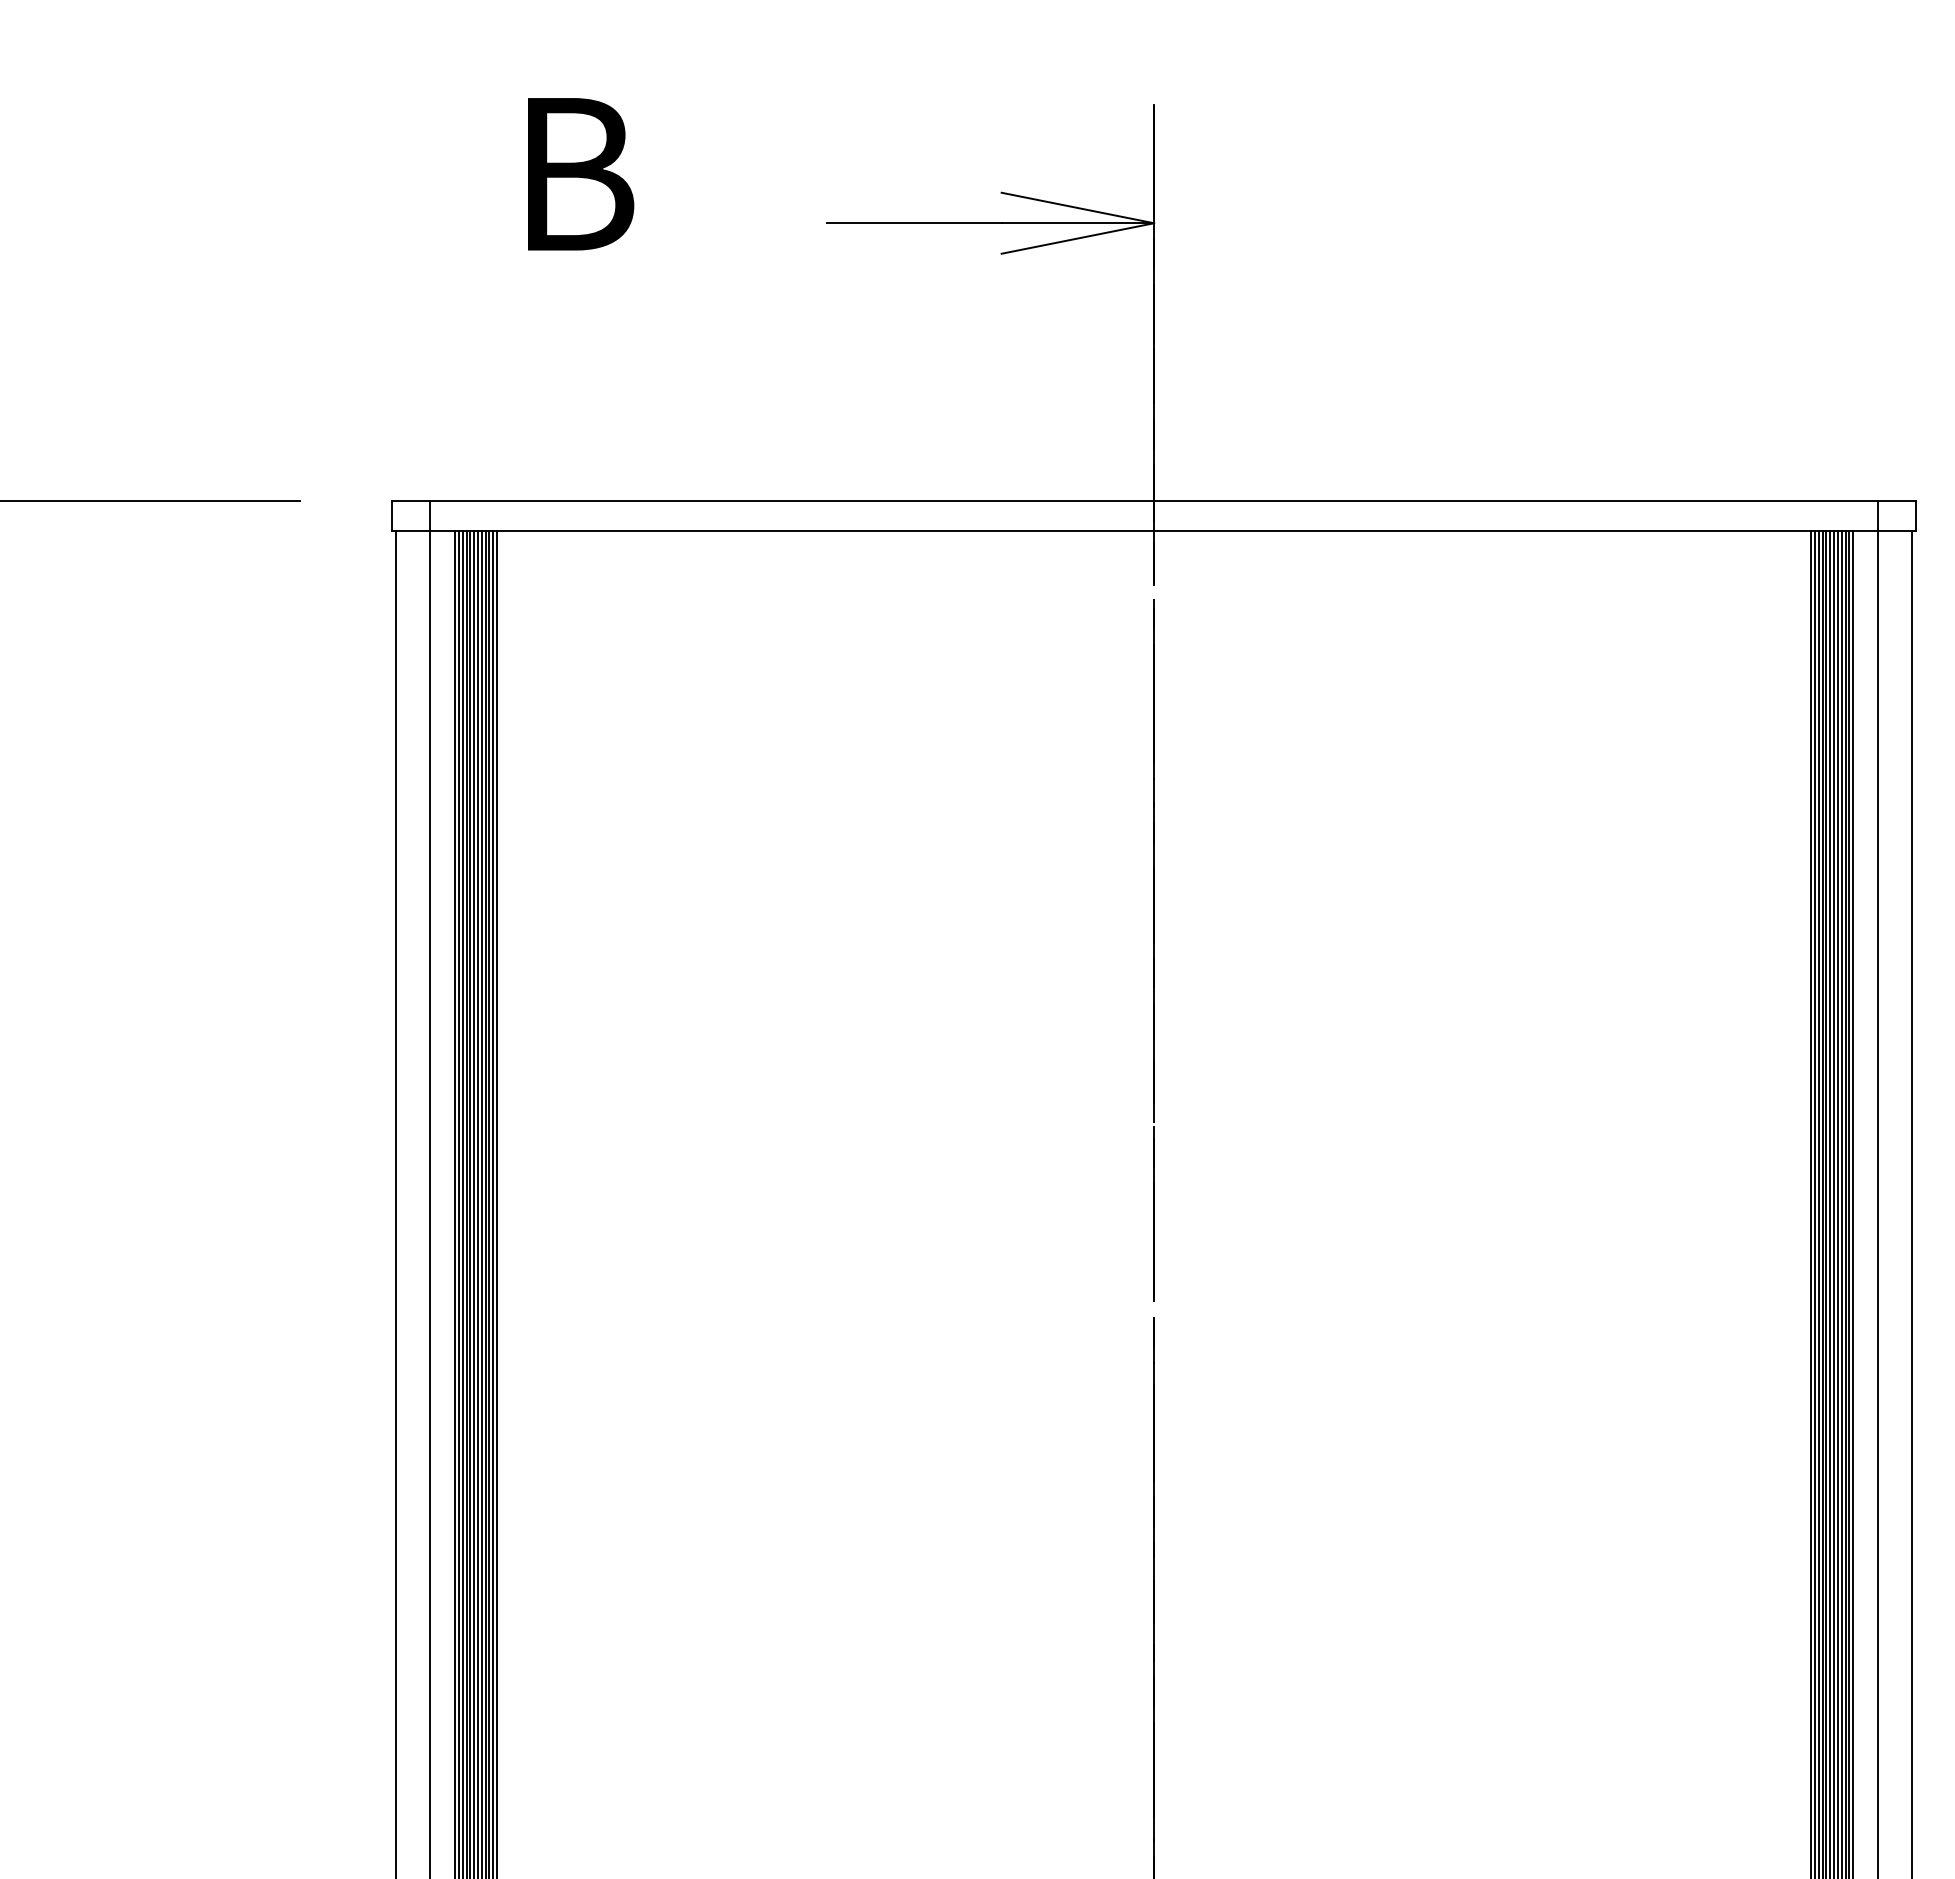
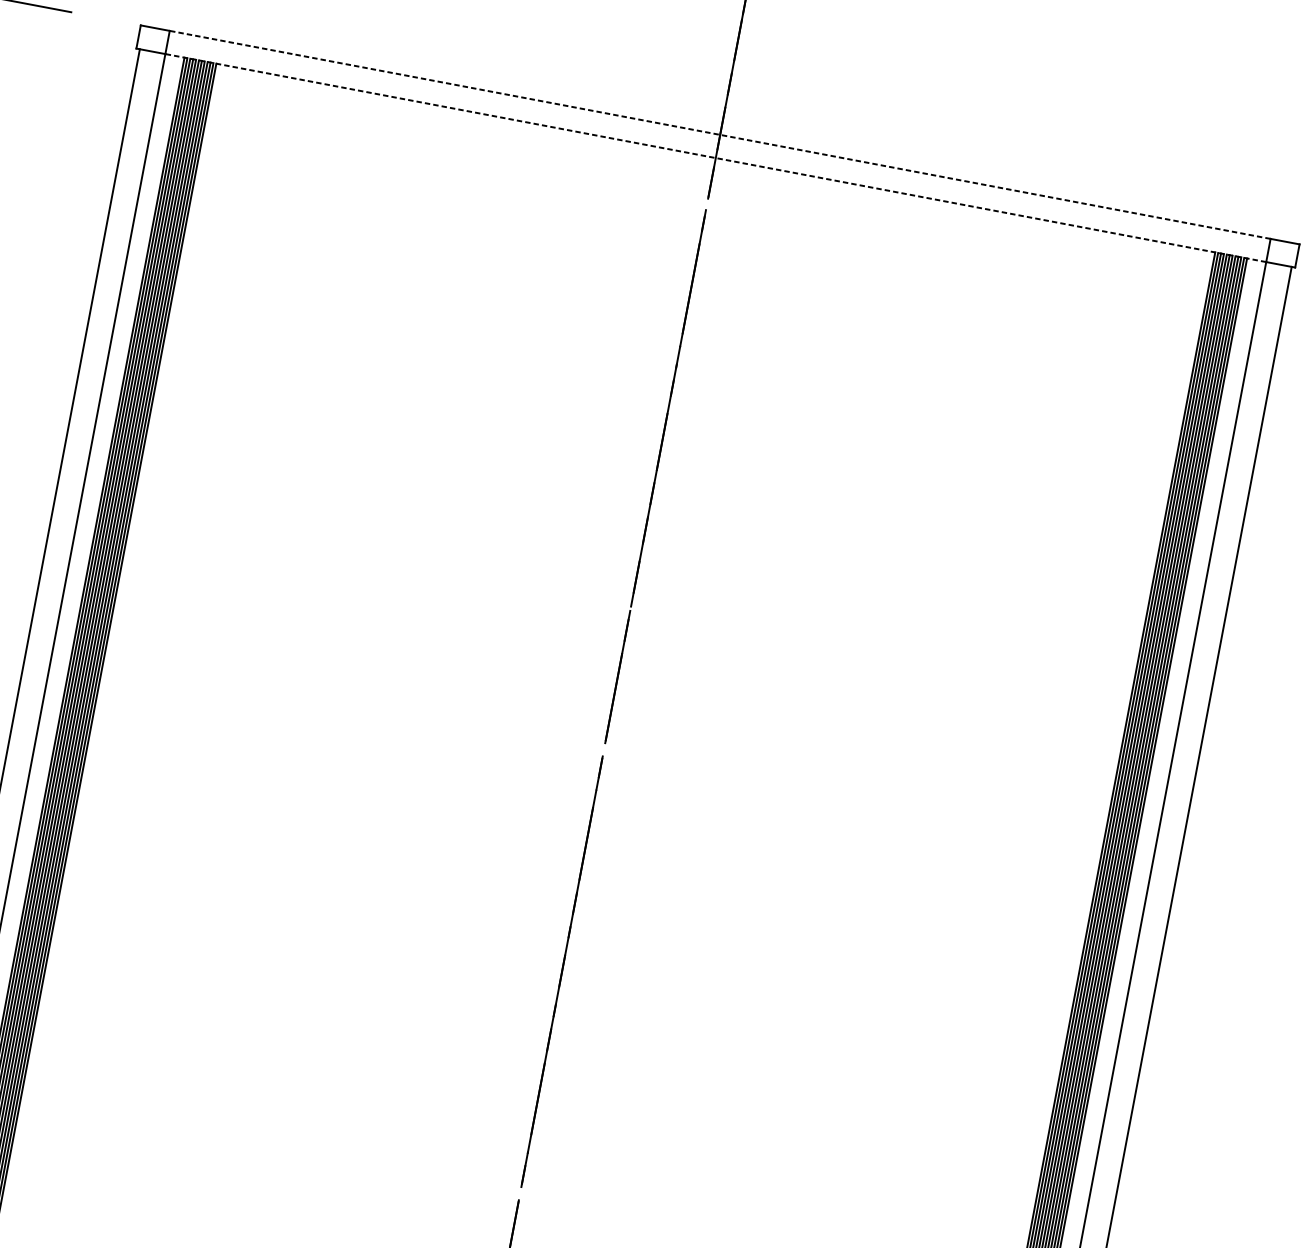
line: (1153, 500) -> (719, 134), solid -> dashed
line: (1153, 531) -> (715, 158), solid -> dashed

